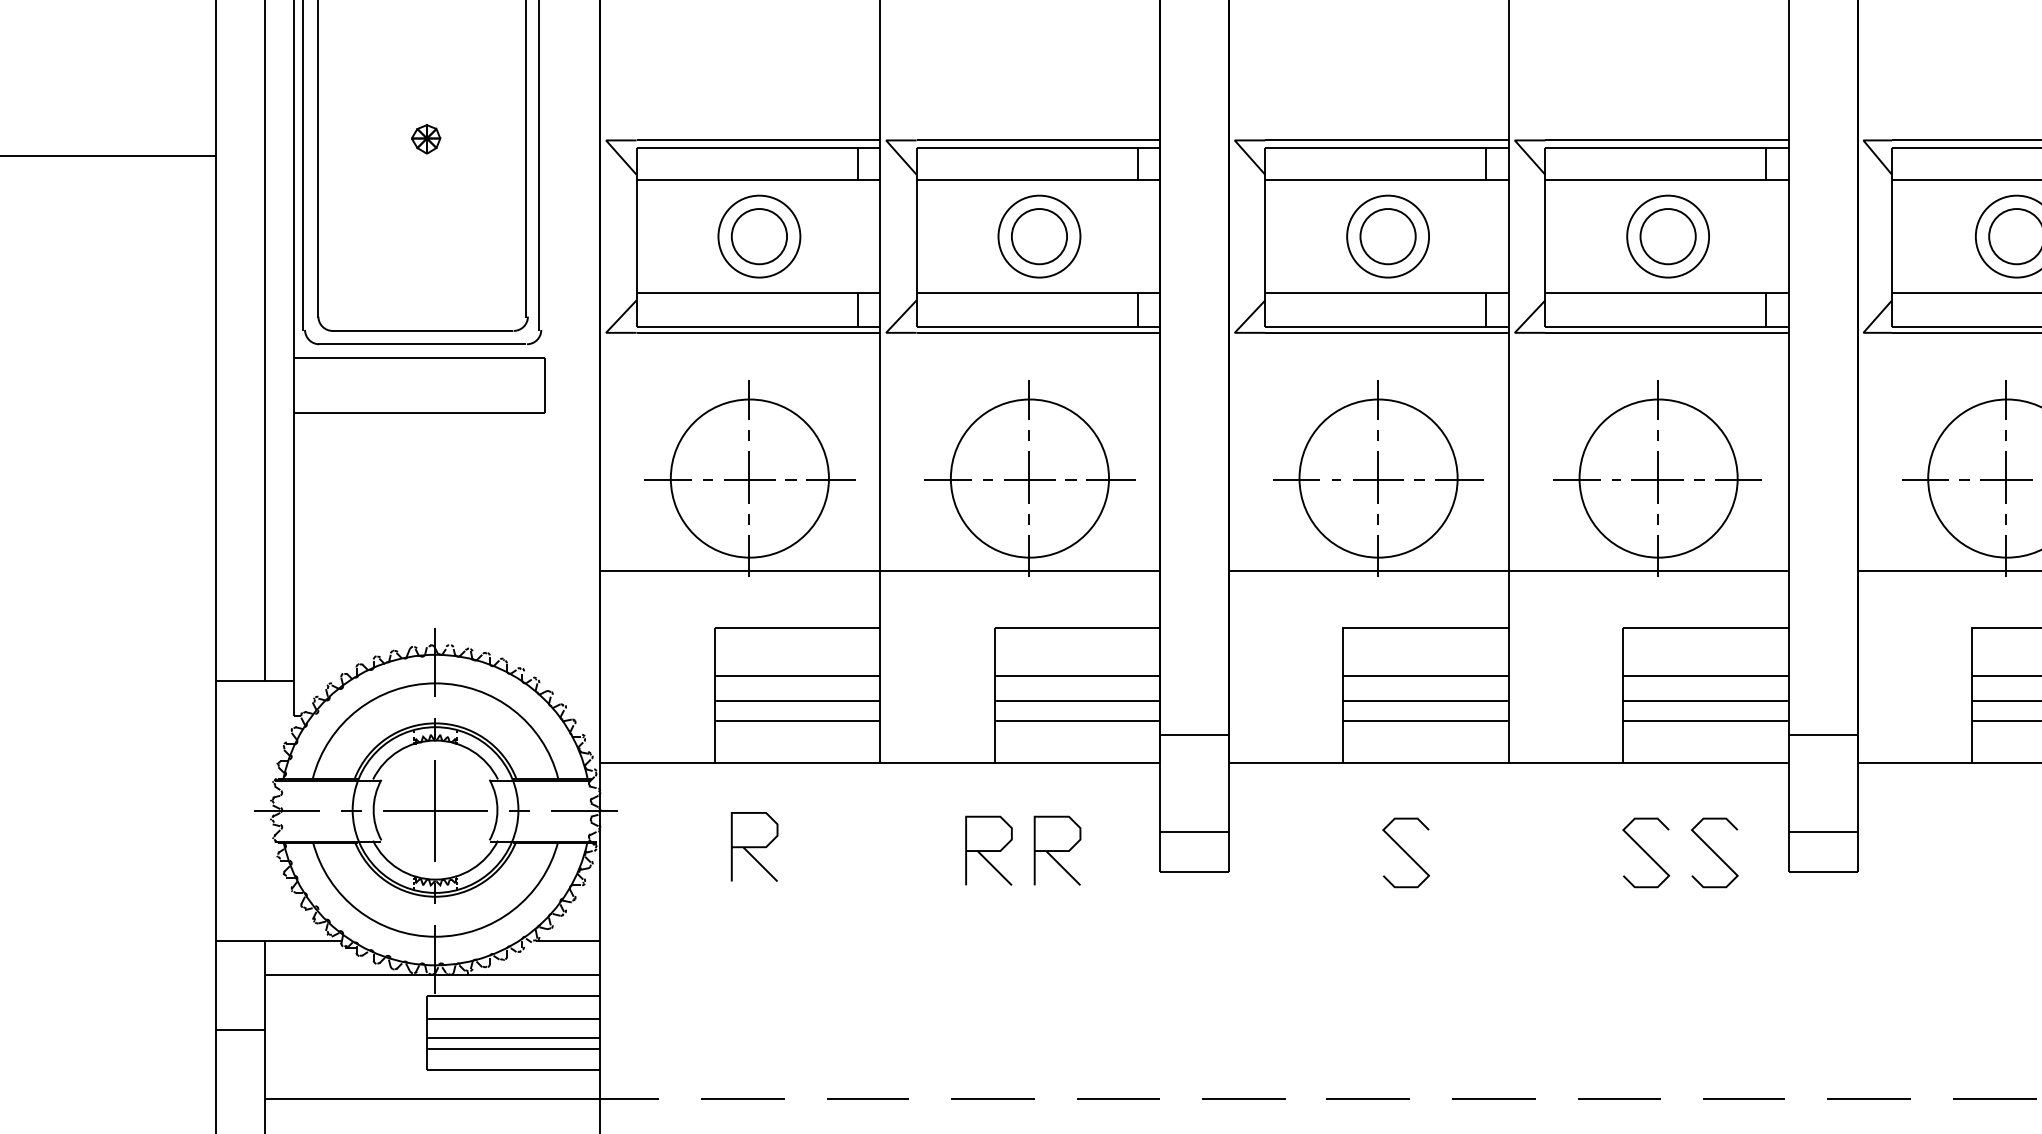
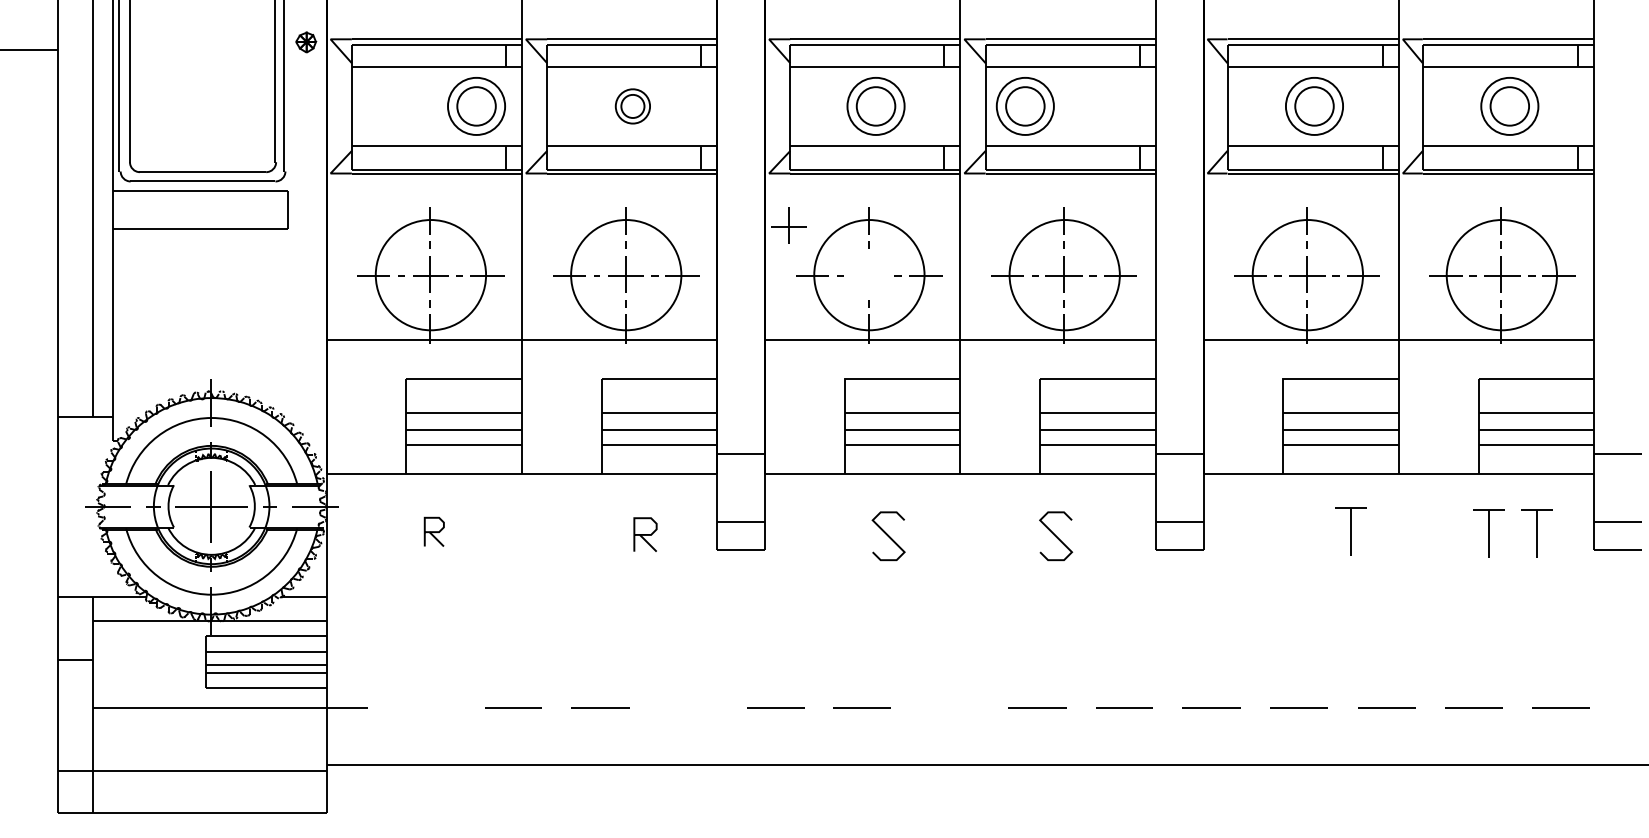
part: (426, 139) -> (306, 42), moved
part: (759, 236) -> (476, 106), moved
part: (1038, 236) -> (632, 106), size x0.6
part: (1666, 236) -> (1024, 106), moved
part: (1377, 477) -> (788, 225), moved
part: (755, 846) -> (434, 531), size x0.6
part: (988, 850) -> (597, 534), removed
part: (1057, 850) -> (645, 534), size x0.7
curve: (1714, 853) -> (1103, 536), removed
line: (743, 1098) -> (426, 707), removed
line: (1117, 1098) -> (687, 707), removed
line: (1493, 1098) -> (949, 707), removed

